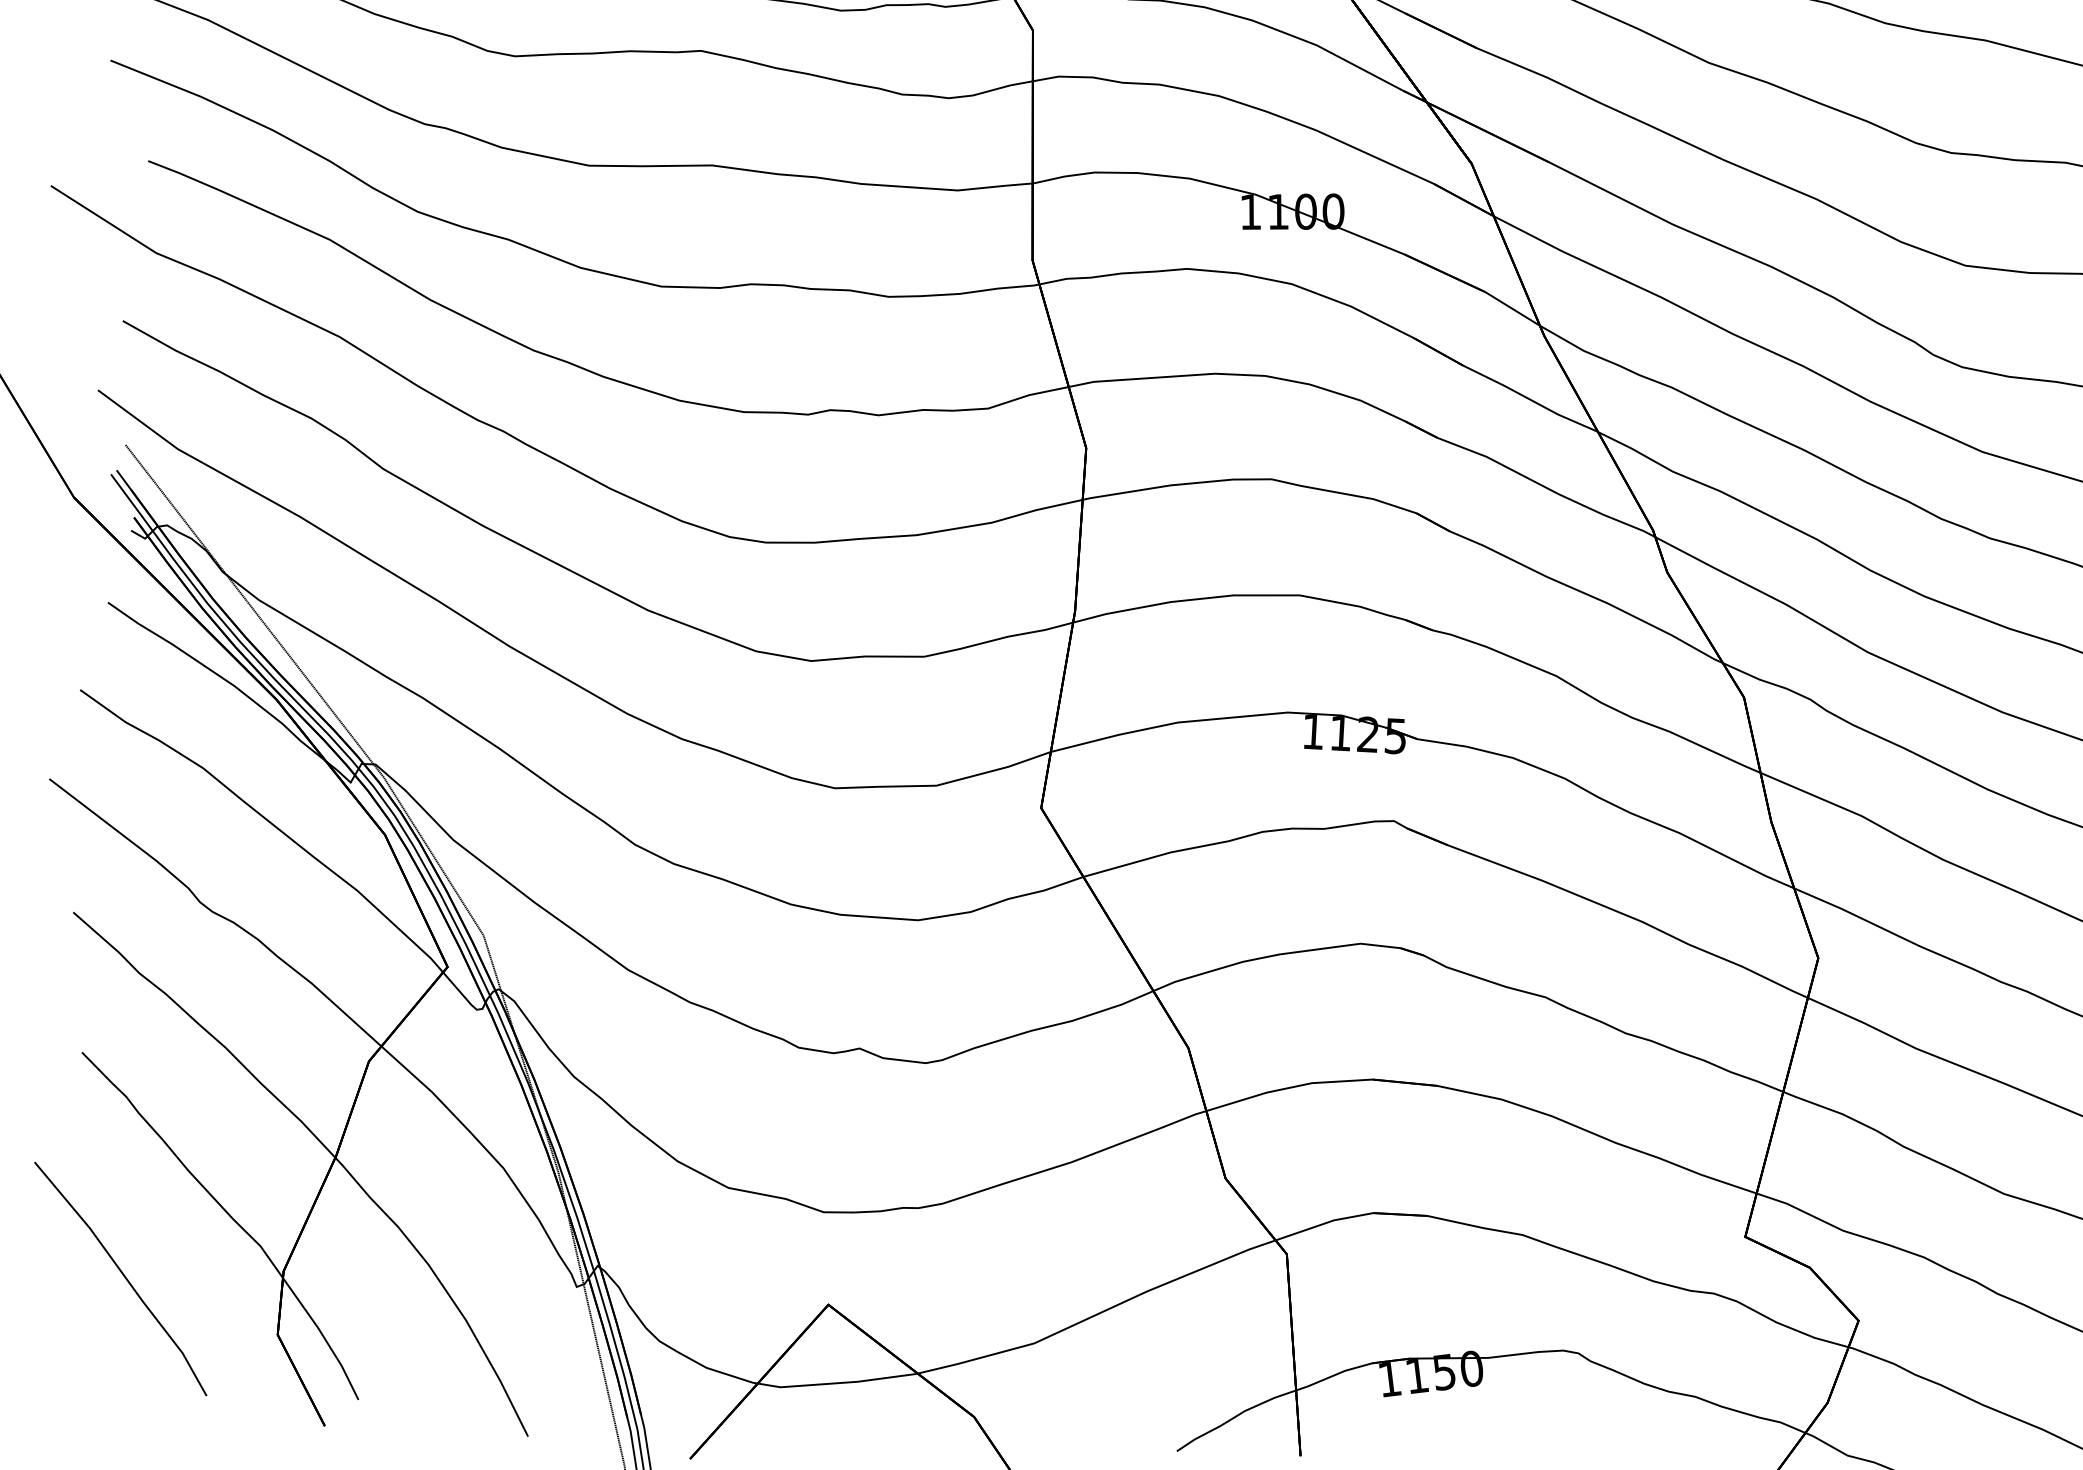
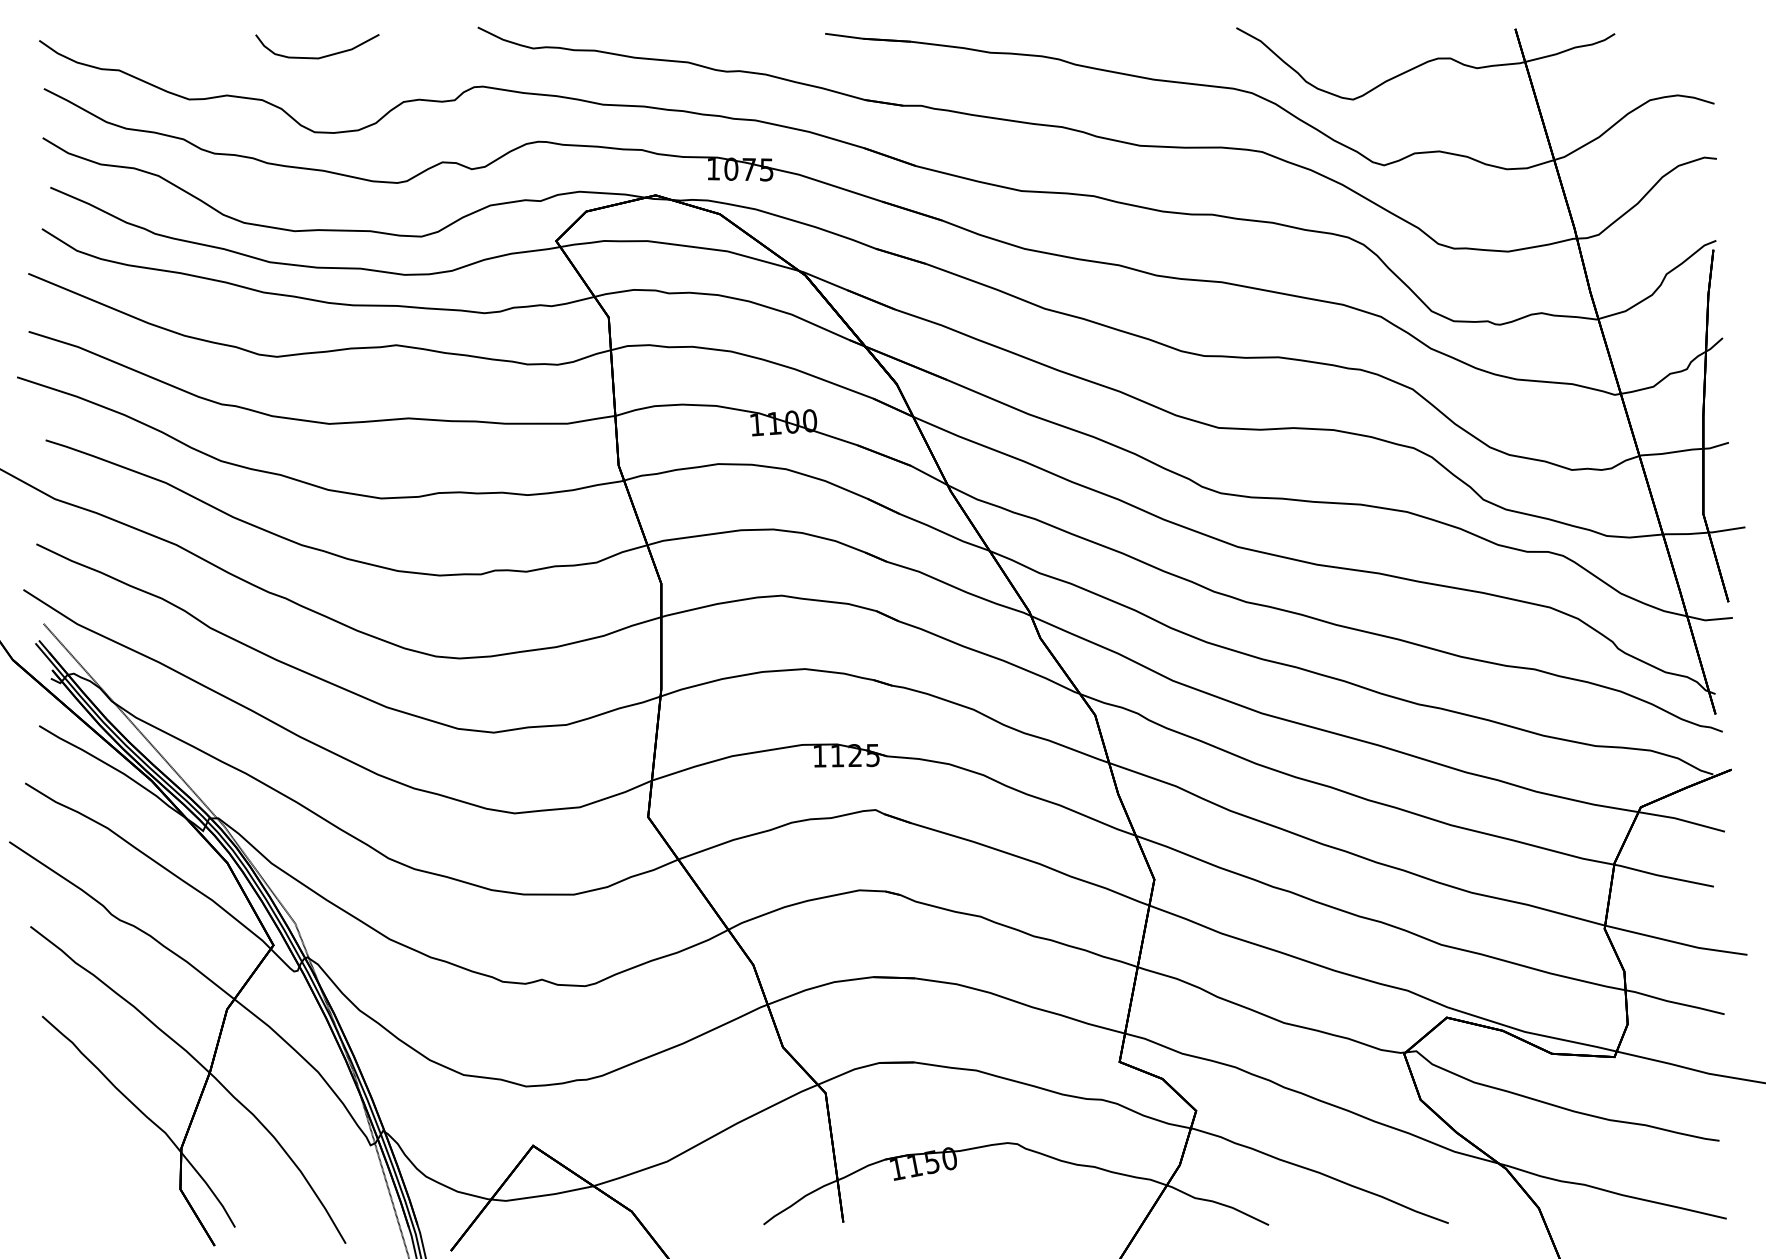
part: (119, 1277) -> (76, 1159), removed

